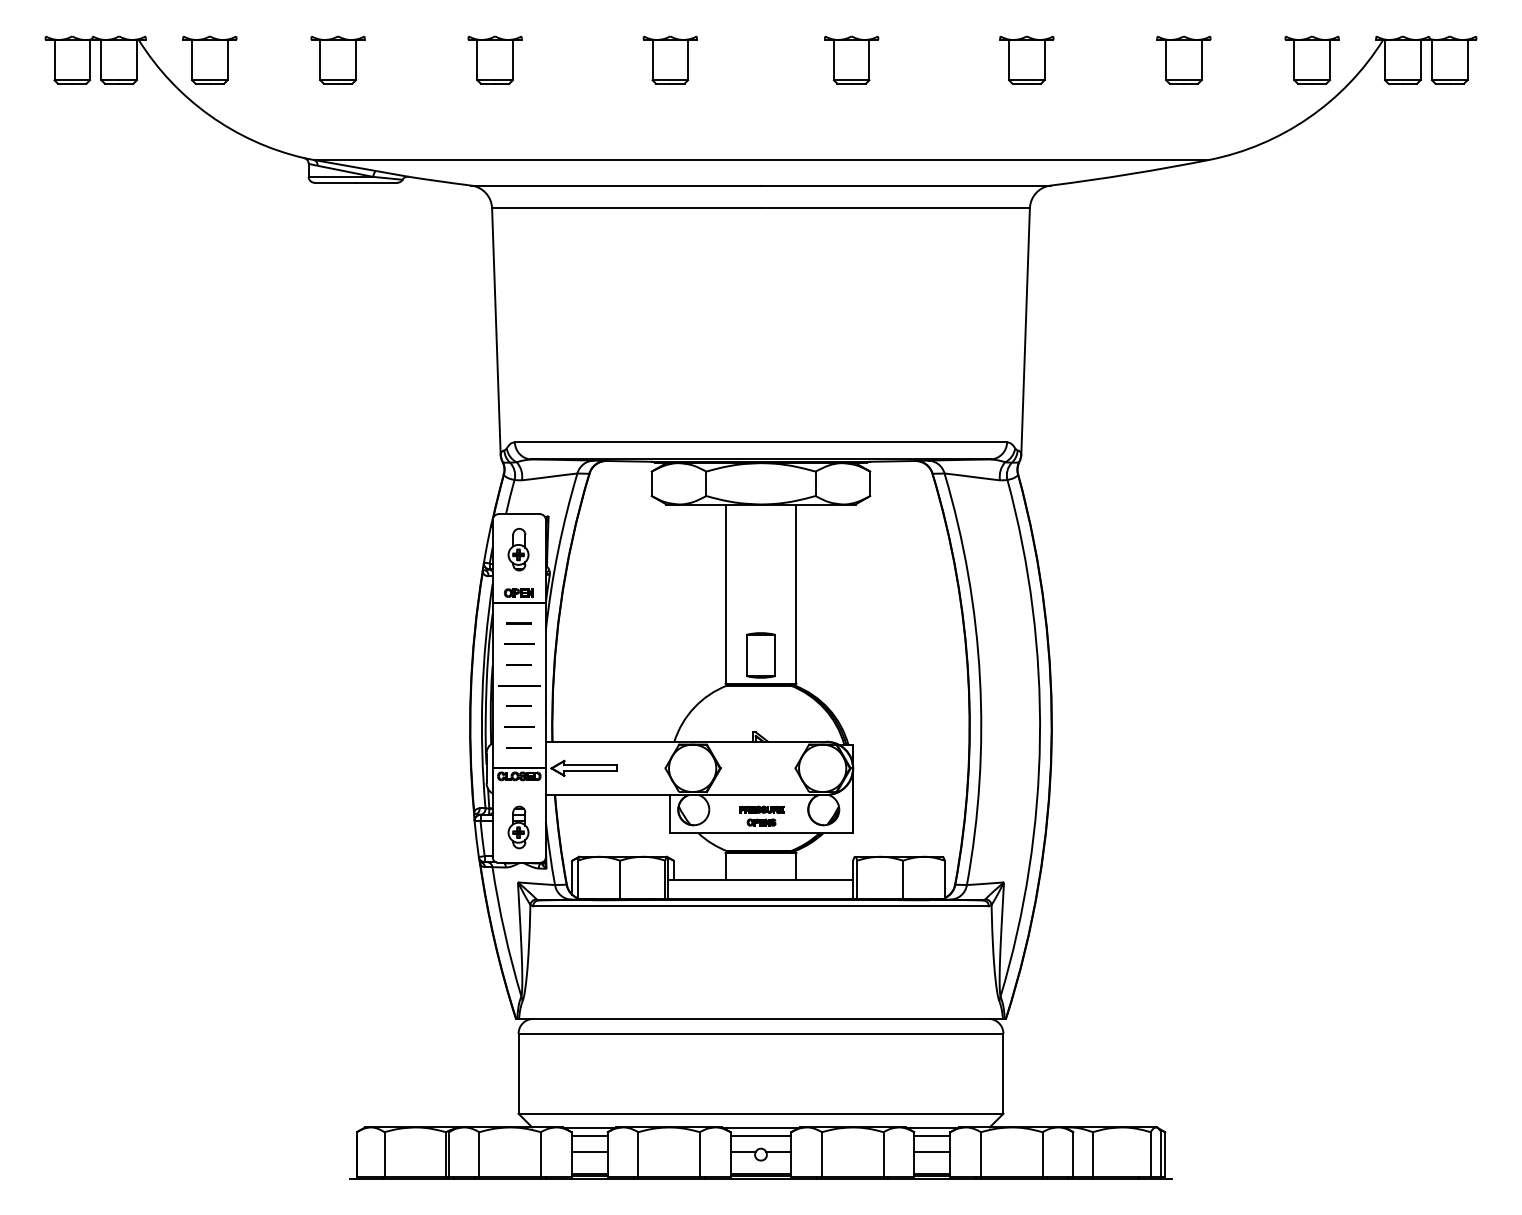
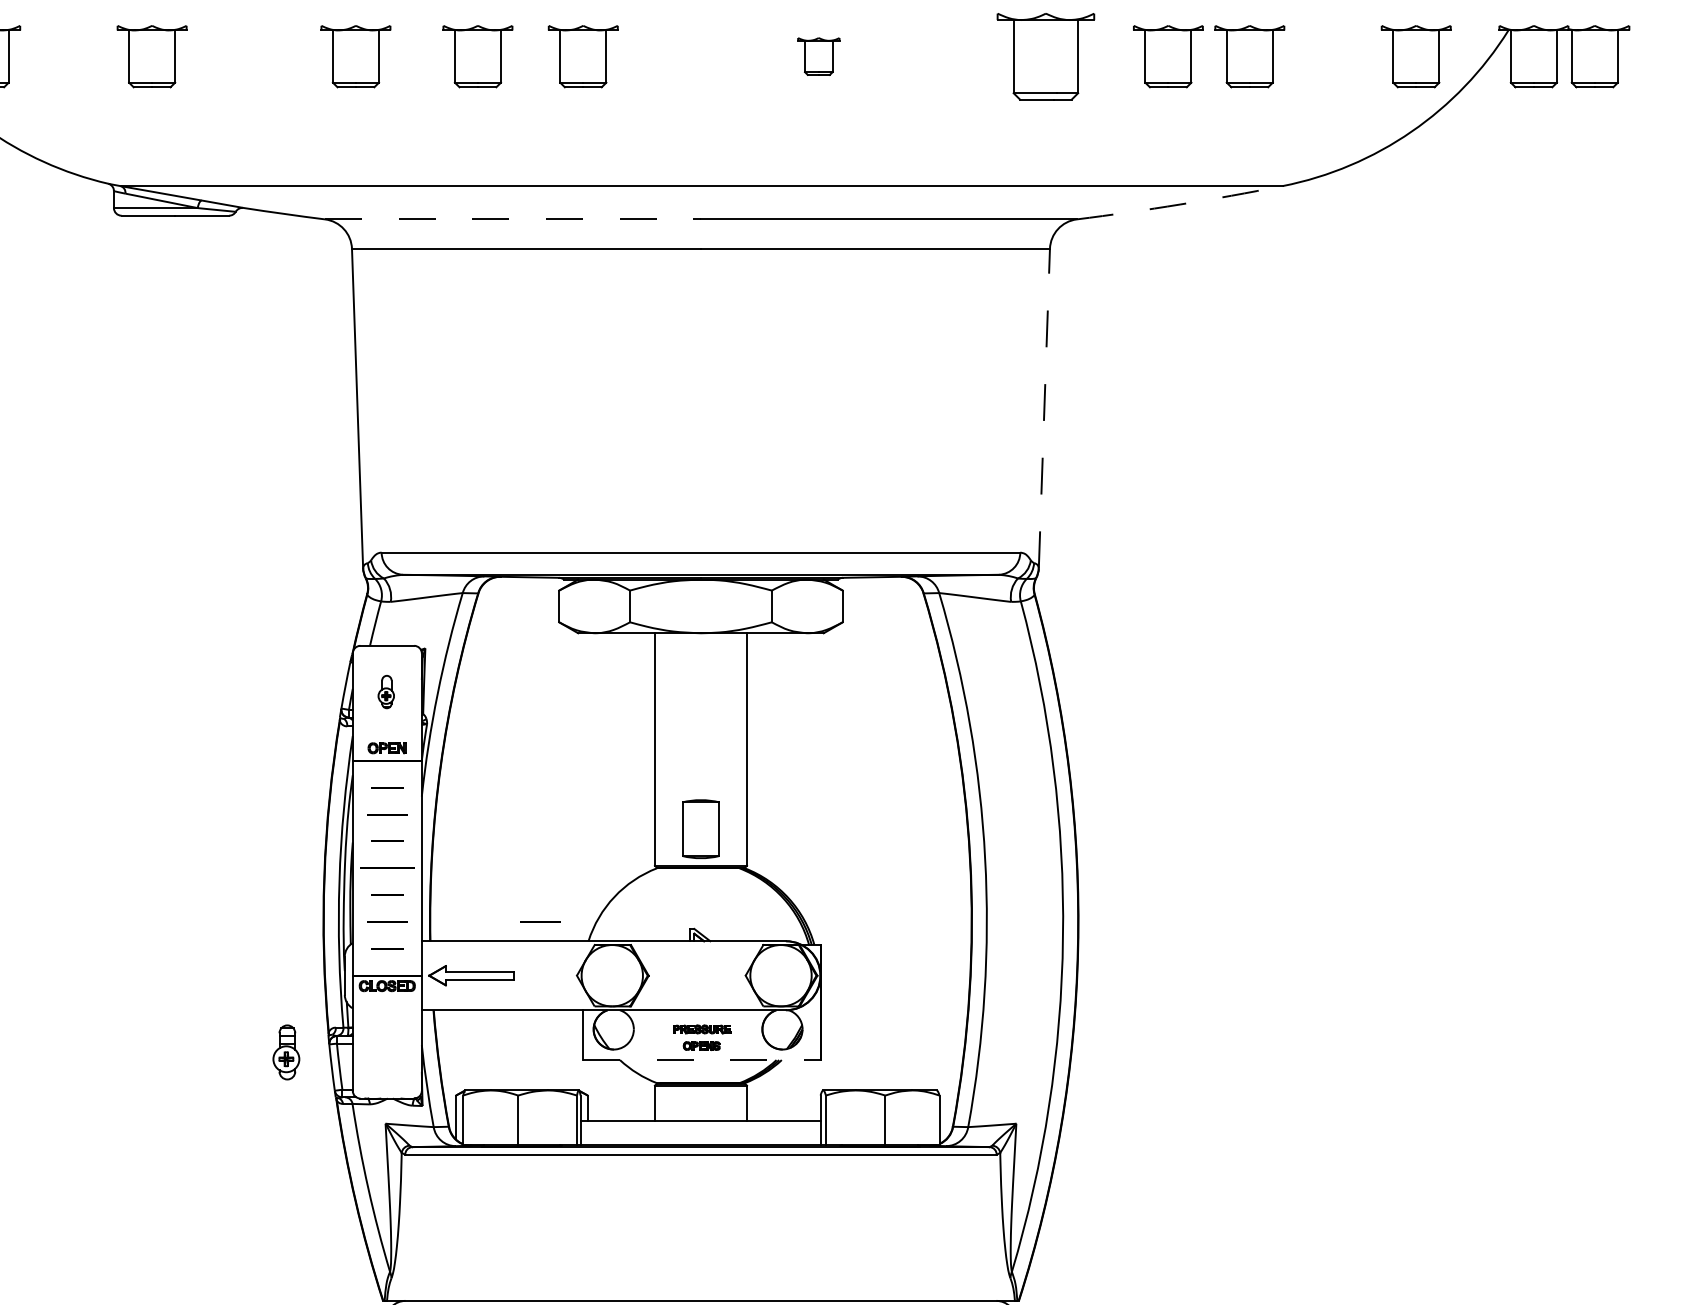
part: (588, 59) -> (477, 55), added
part: (851, 59) -> (818, 55), size x0.6
part: (1026, 59) -> (1045, 55), size x1.4
part: (1120, 59) -> (1167, 55), added
arc: (1130, 174) -> (1180, 204), solid -> dashed
line: (616, 185) -> (513, 219), solid -> dashed
line: (1025, 330) -> (1044, 407), solid -> dashed
part: (518, 549) -> (386, 691), size x0.6
line: (637, 726) -> (540, 921), added
part: (518, 827) -> (286, 1052), moved
line: (761, 833) -> (701, 1060), solid -> dashed

